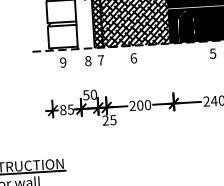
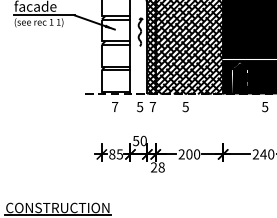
text: (133, 57) -> (185, 106), 6 -> 5
text: (88, 60) -> (140, 106), 8 -> 5
text: (63, 62) -> (115, 106), 9 -> 7
text: (113, 120) -> (161, 167), 25 -> 28

